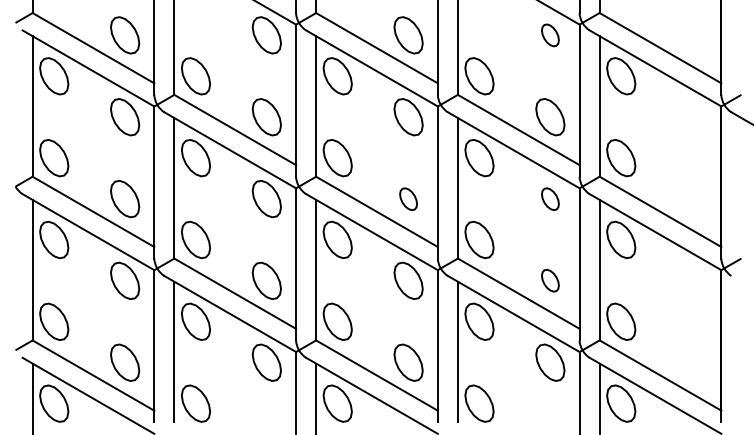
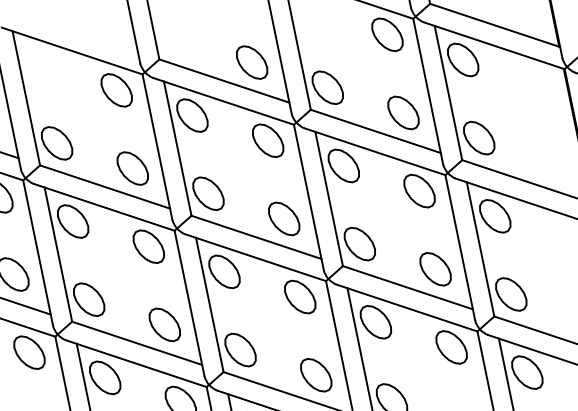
part: (550, 35) -> (387, 34), size x1.67
part: (408, 199) -> (284, 219), size x1.67
part: (550, 199) -> (419, 191), size x1.67
part: (550, 280) -> (435, 268), size x1.67

